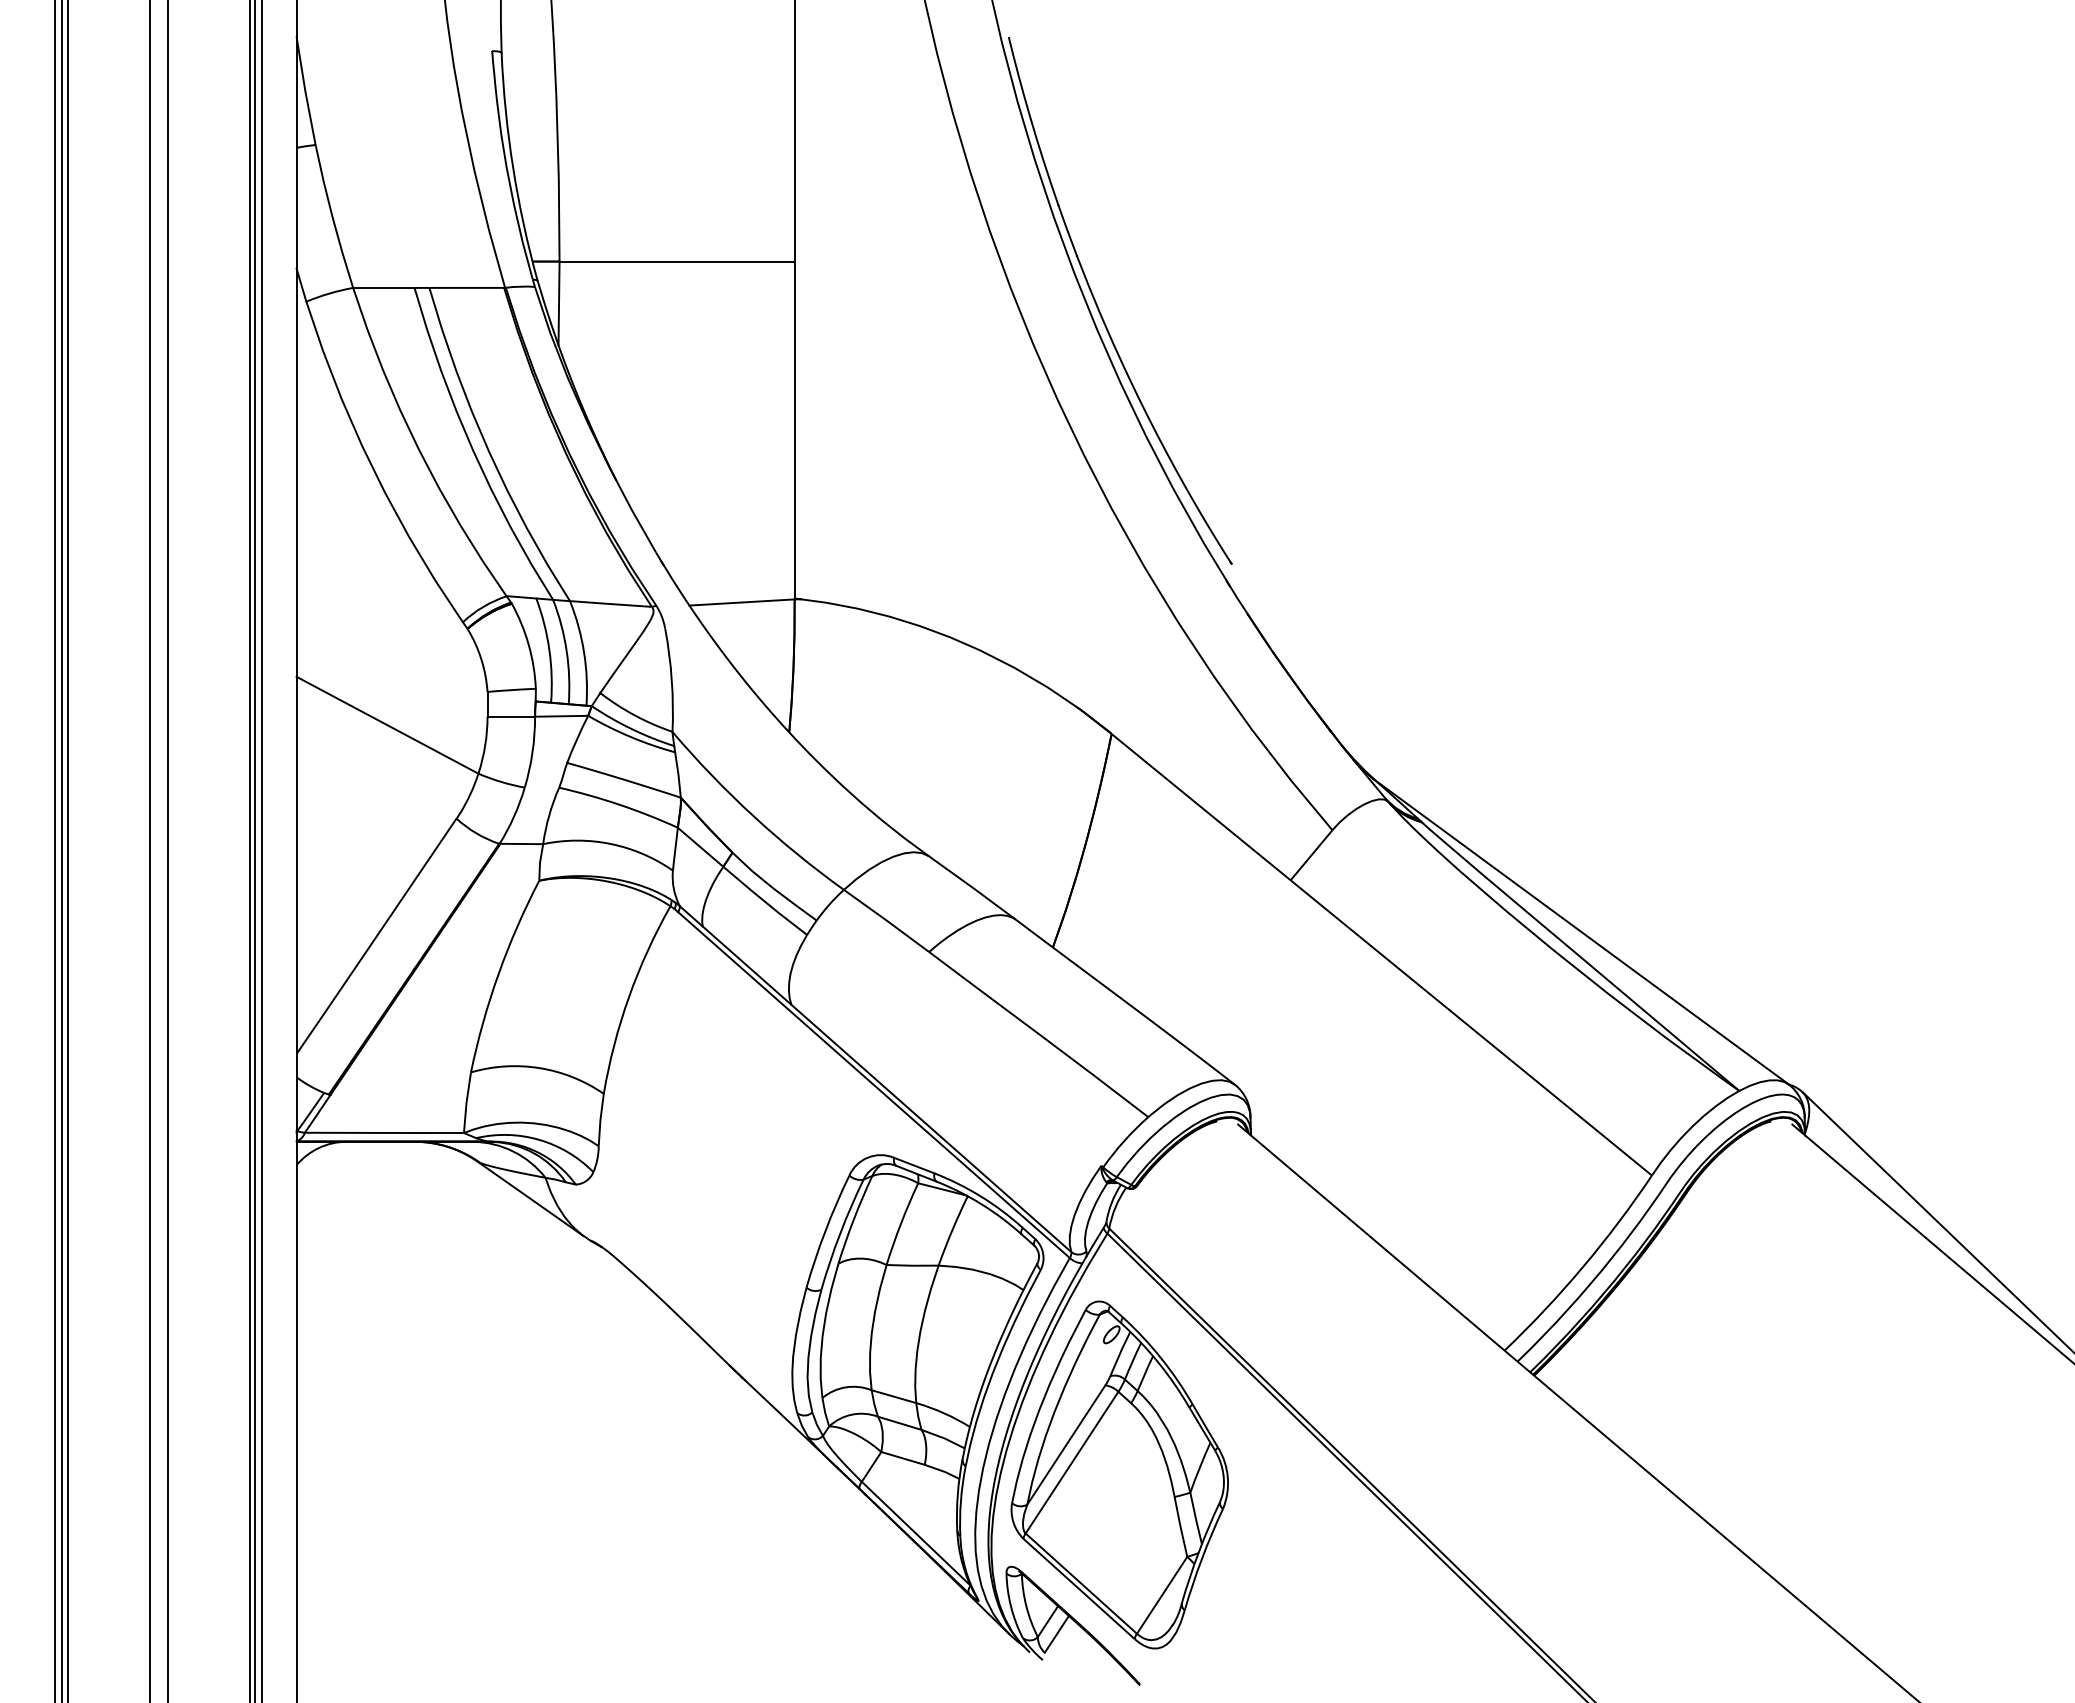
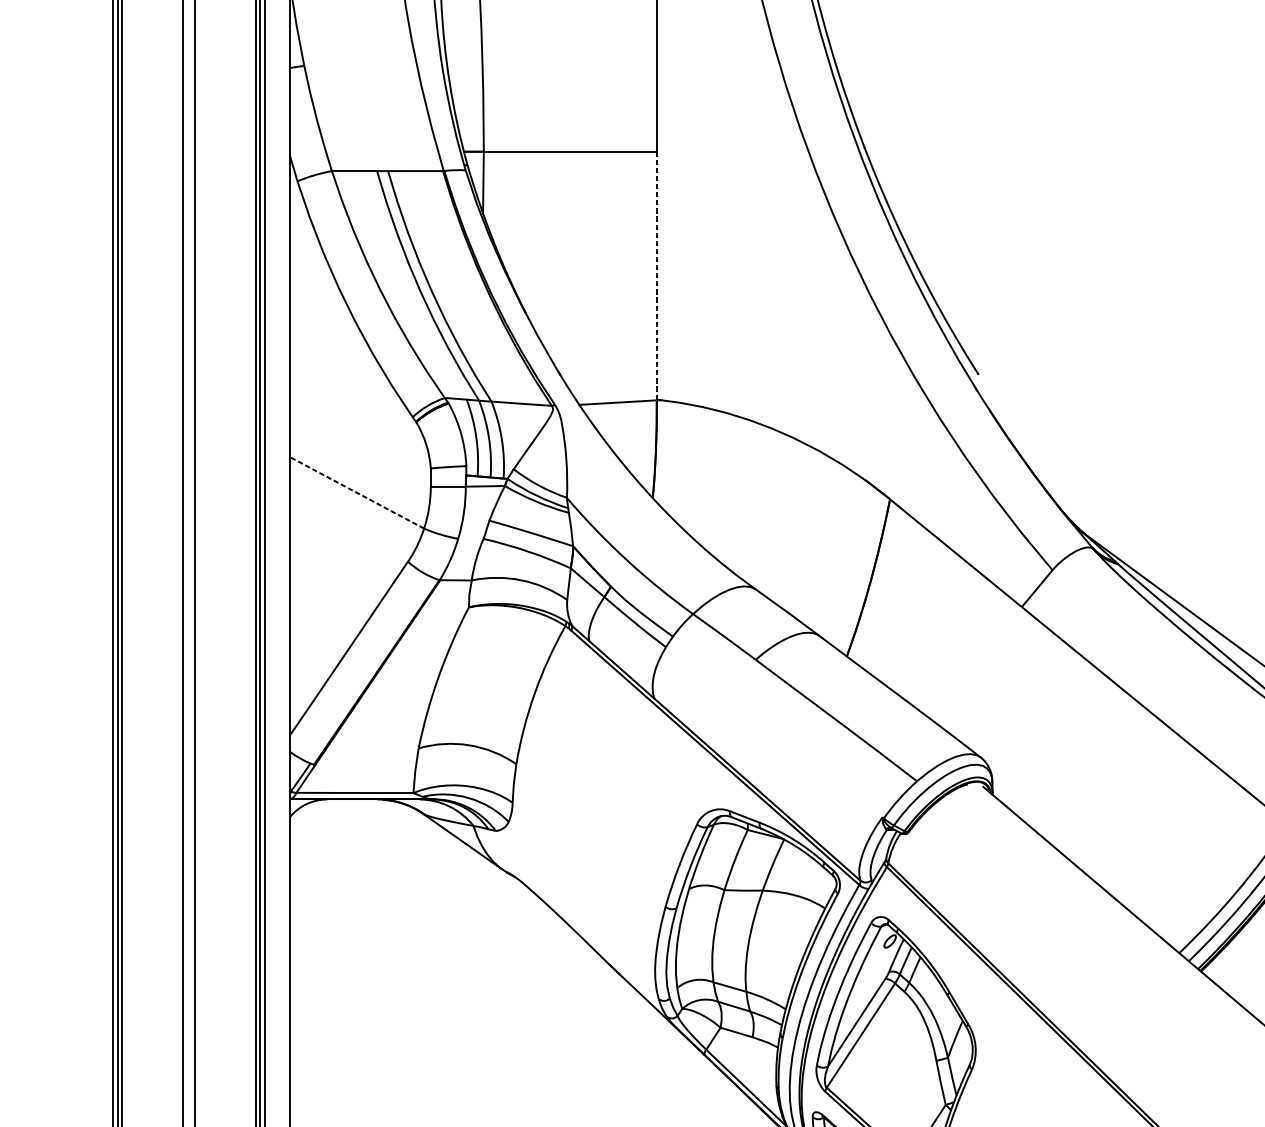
line: (794, 430) -> (656, 276), solid -> dashed
line: (387, 725) -> (357, 493), solid -> dashed

